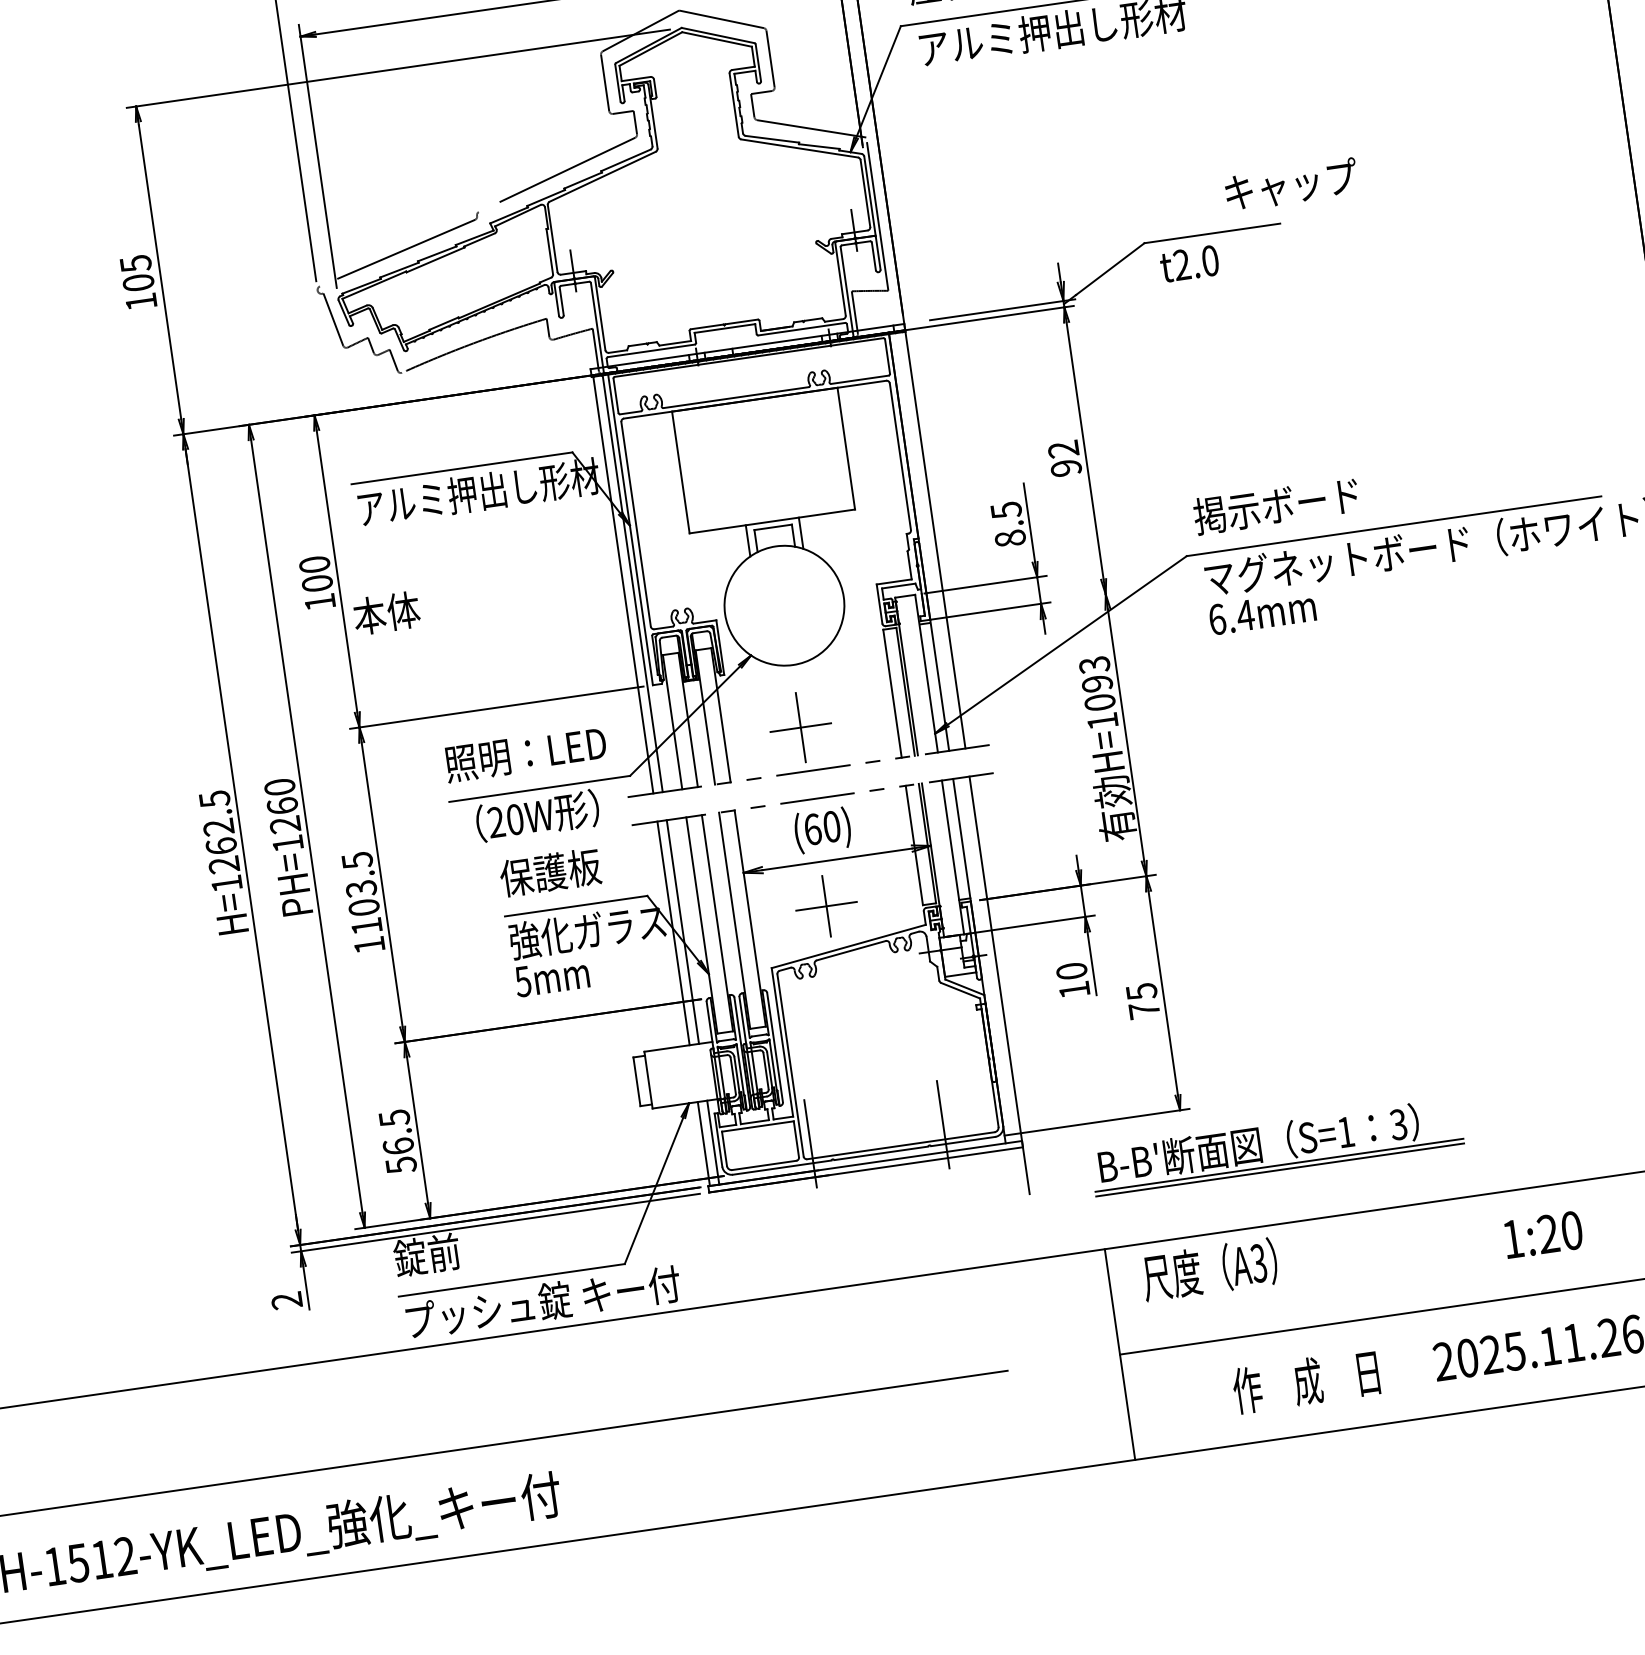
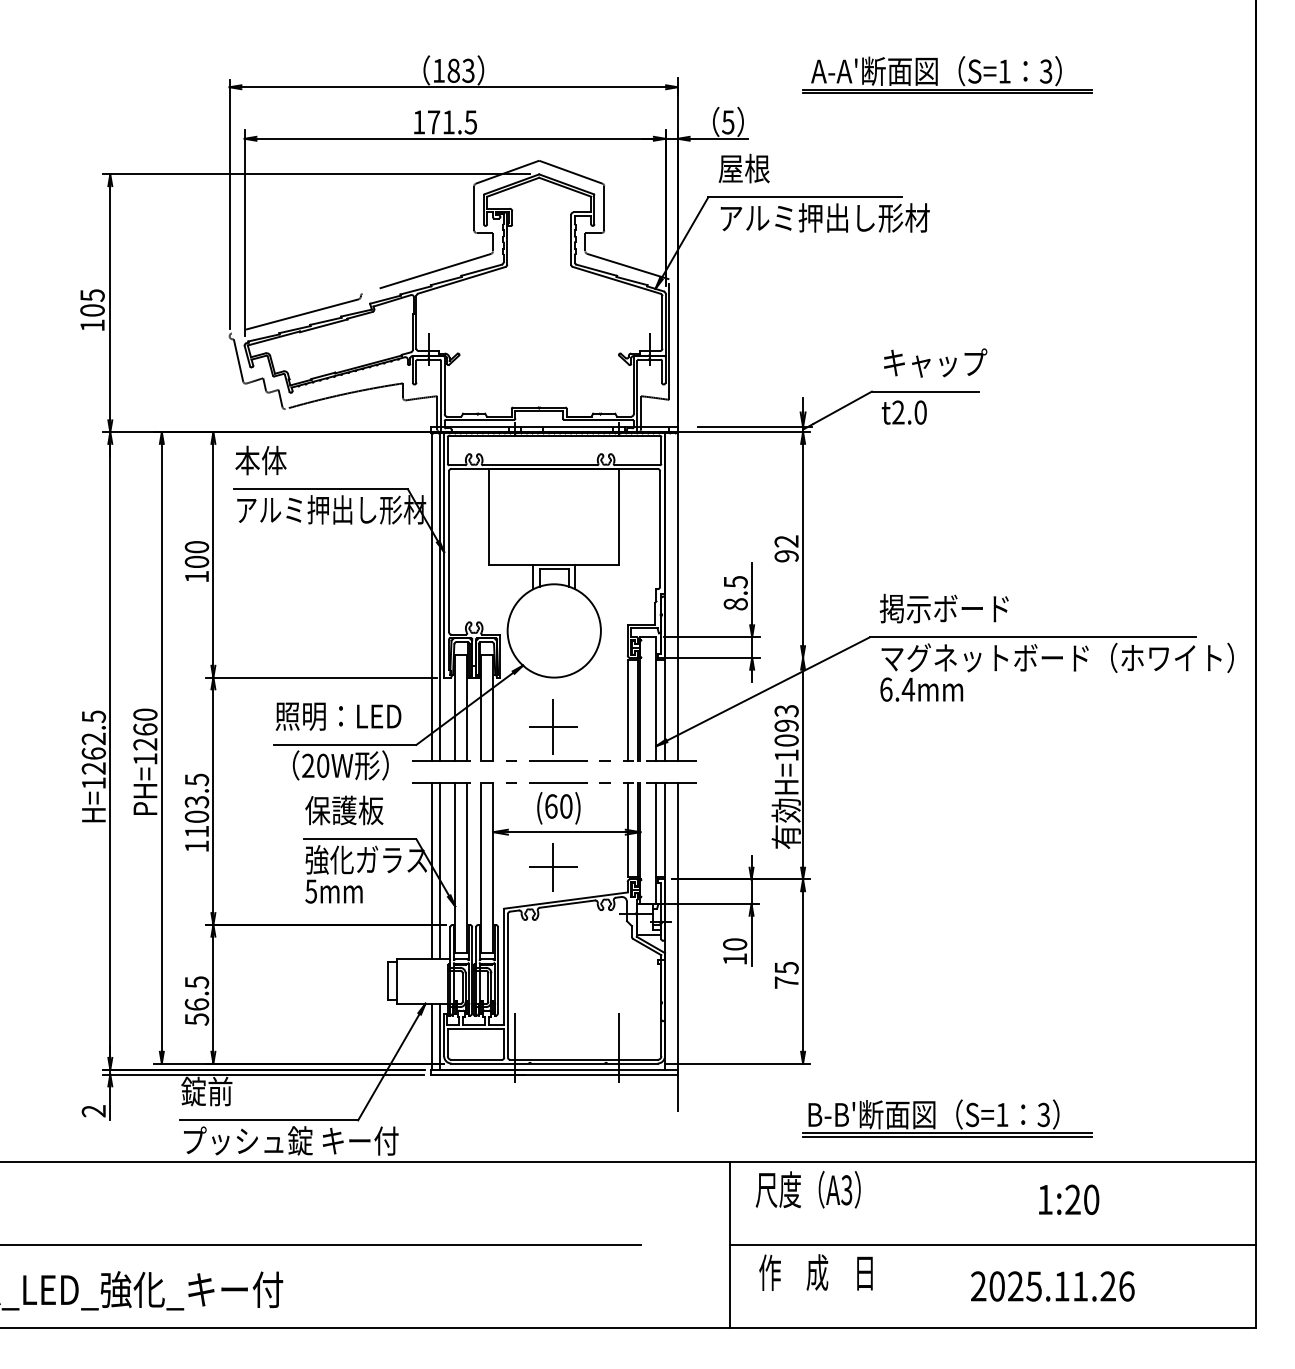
text: (1291, 184) -> (935, 362), moved
text: (386, 613) -> (260, 460), moved
part: (1288, 1145) -> (956, 1118), moved
text: (1305, 1381) -> (815, 1272), moved

